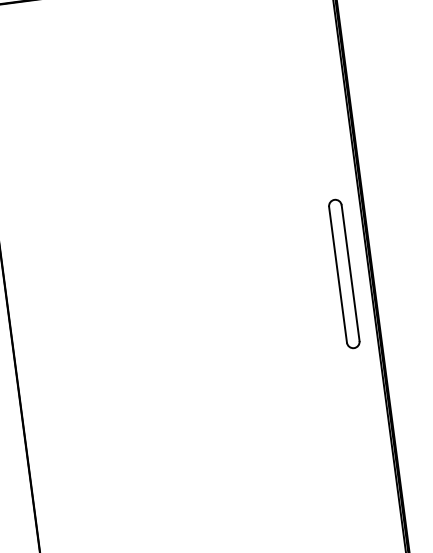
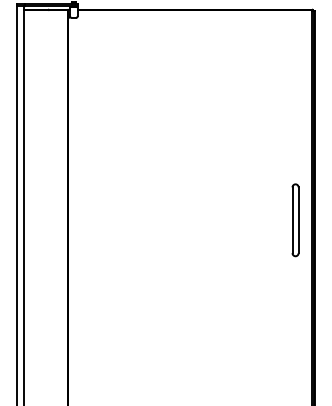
part: (344, 274) -> (295, 220), size x0.71

